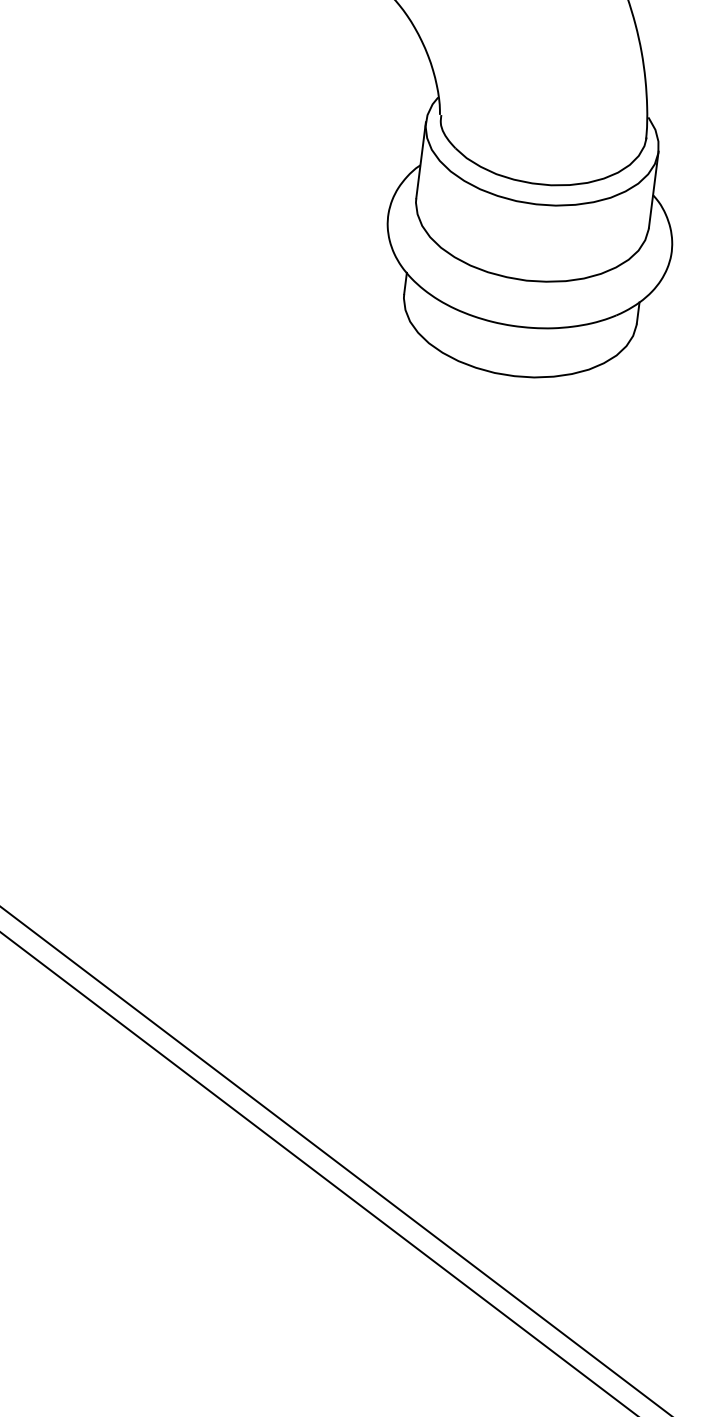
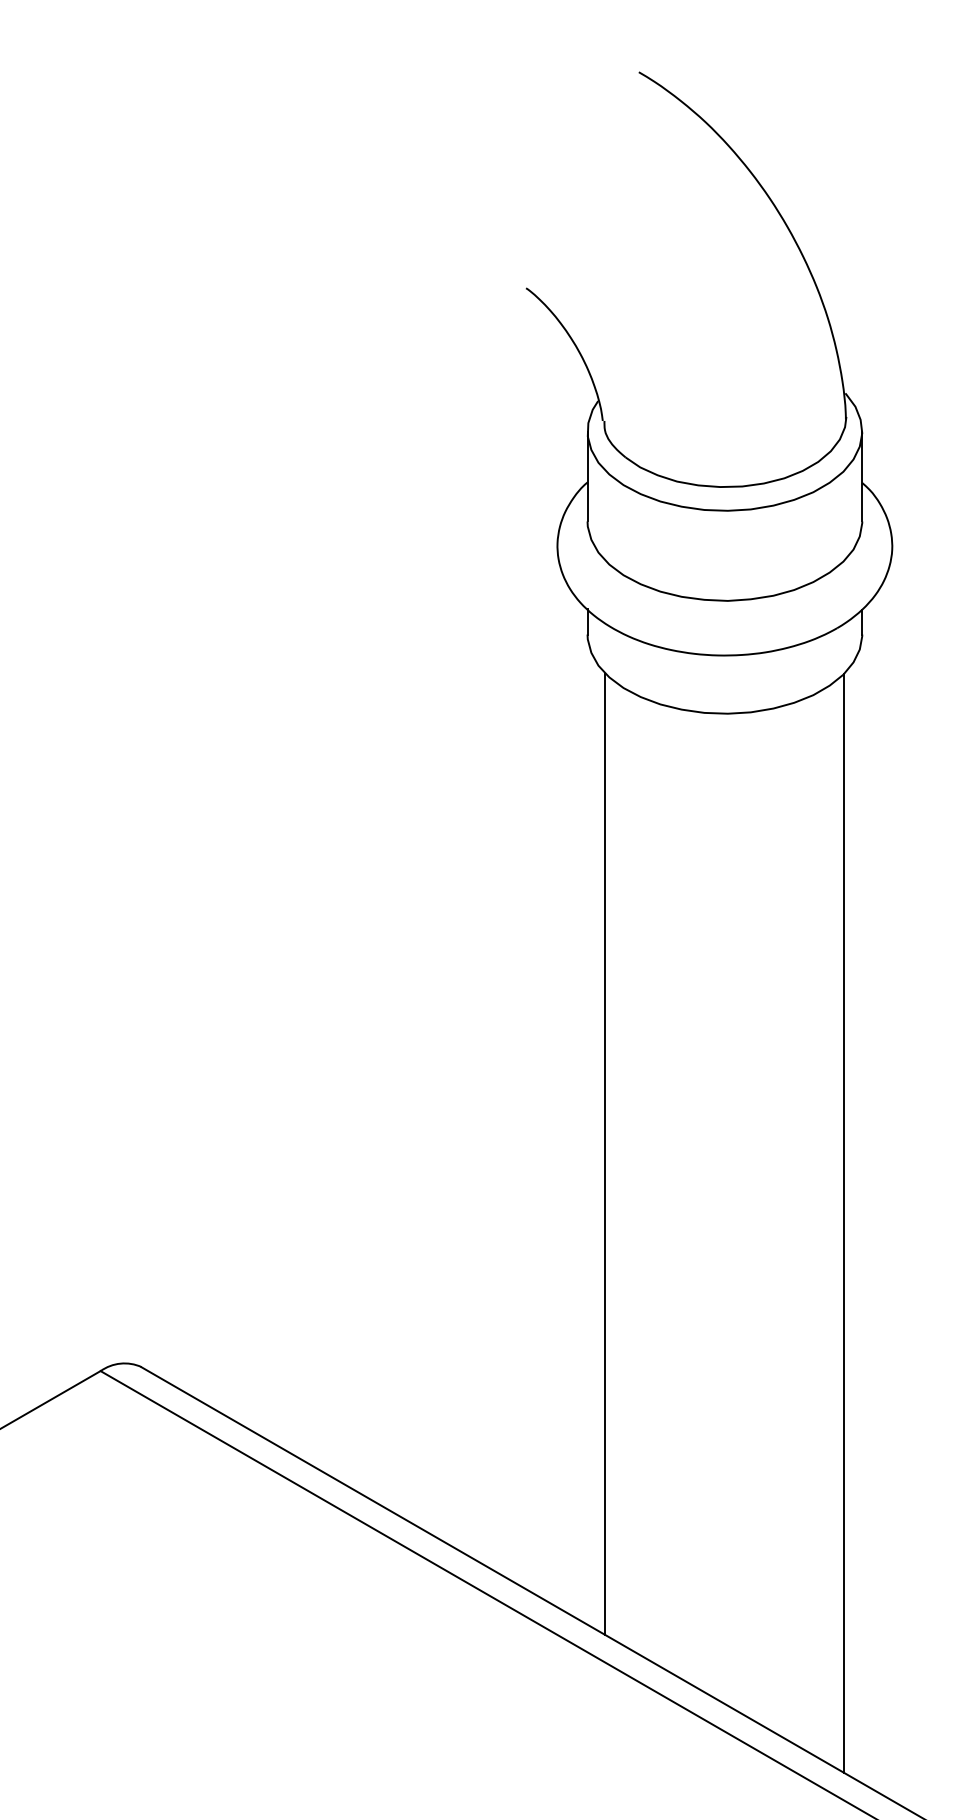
line: (363, 735) -> (605, 1153), added
line: (558, 819) -> (844, 1222), added

